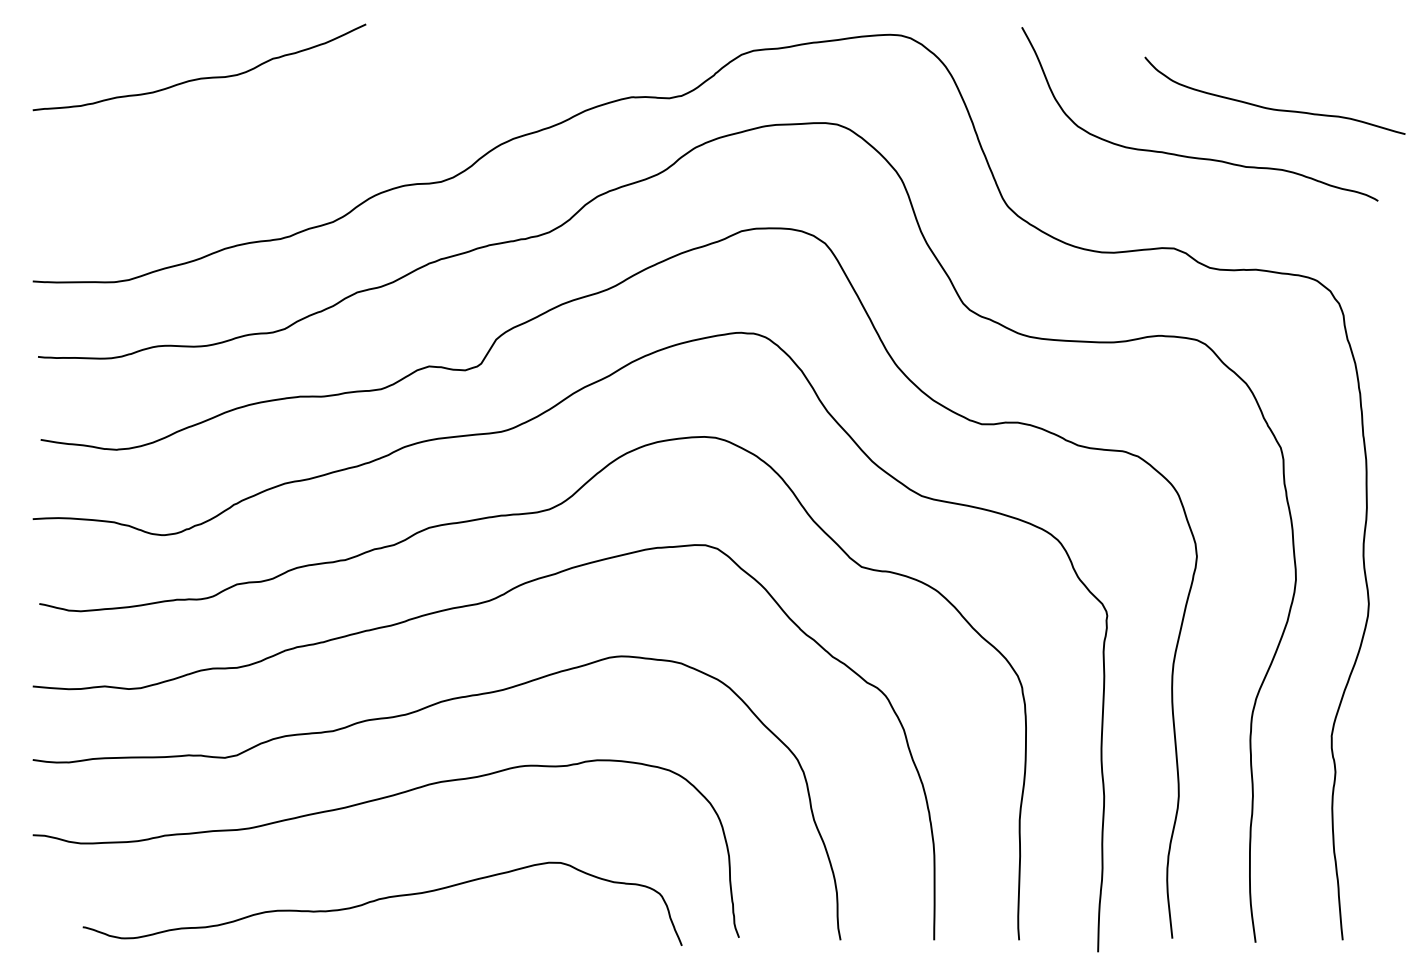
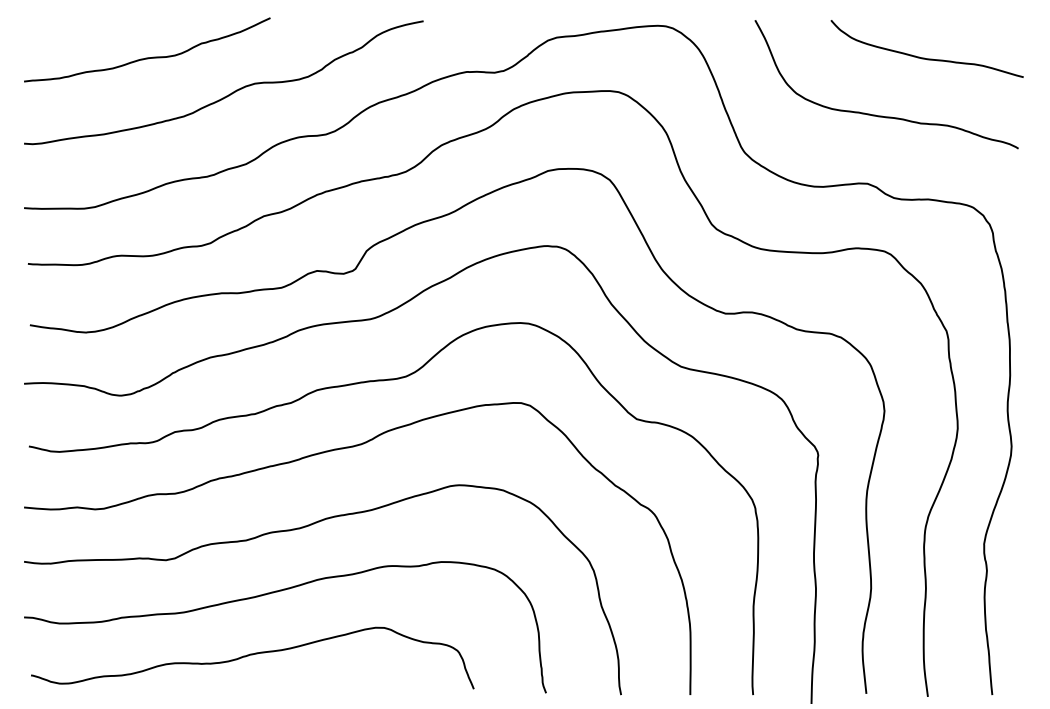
curve: (1271, 107) -> (924, 57), moved
curve: (313, 125) -> (231, 92), added
curve: (382, 900) -> (252, 655), moved

